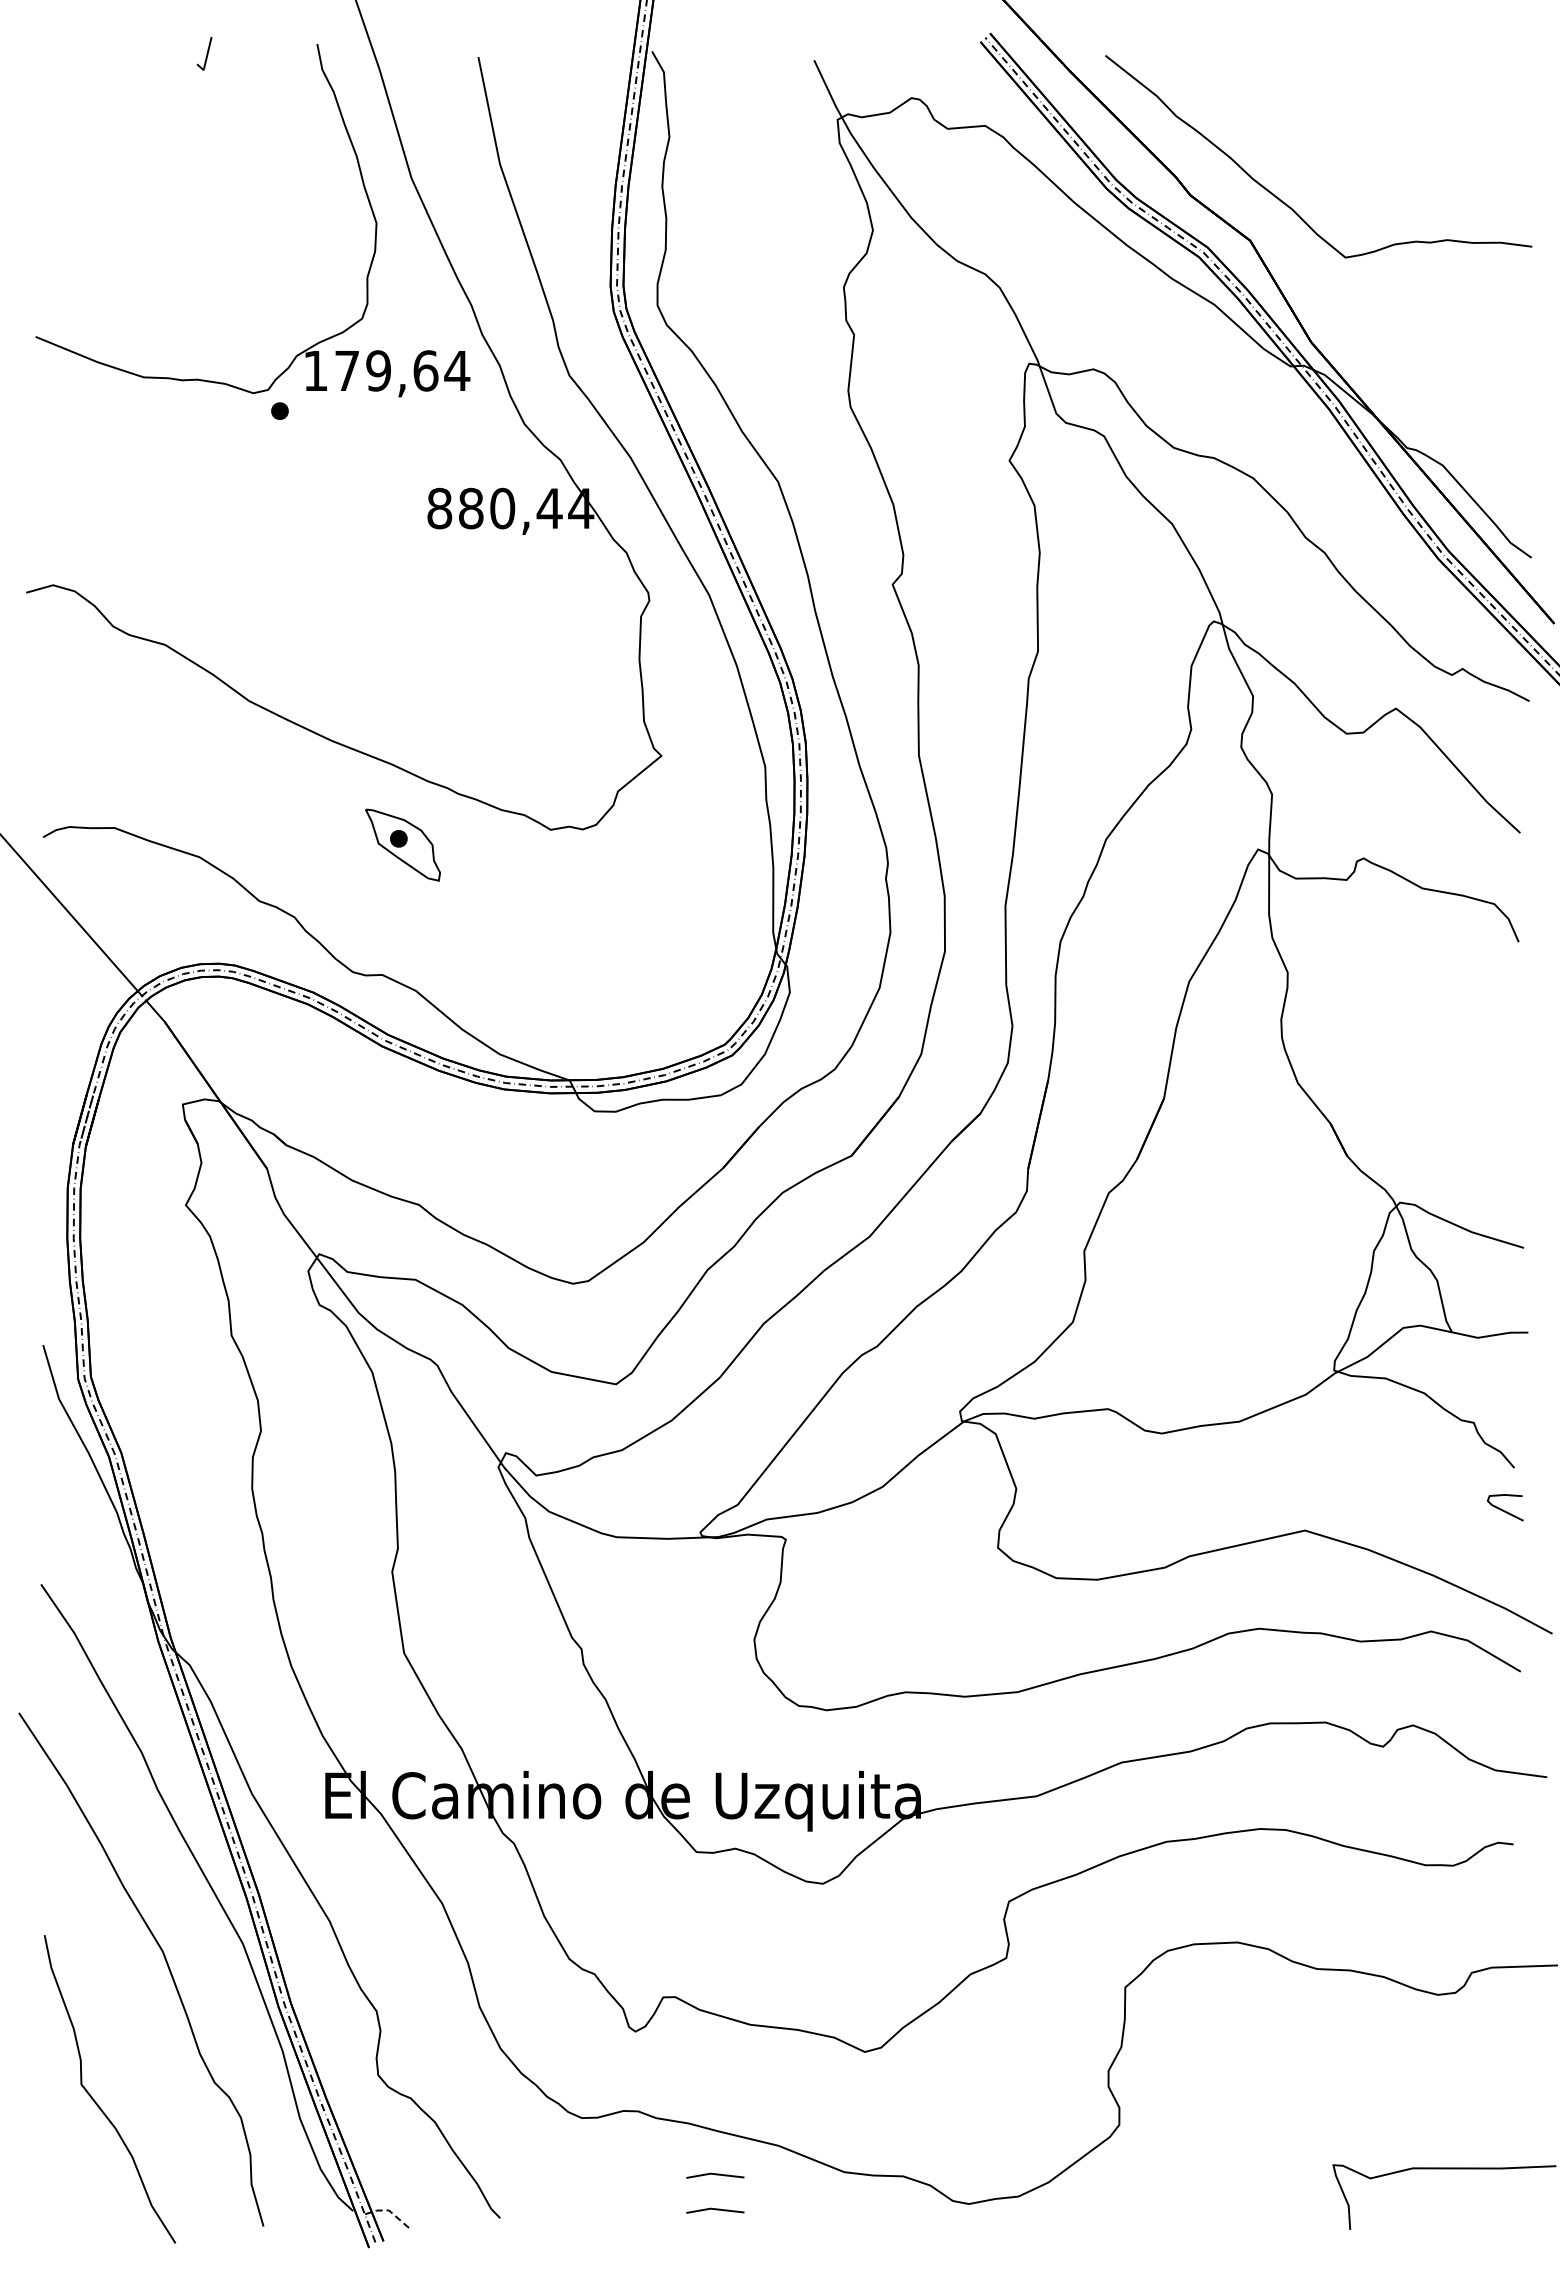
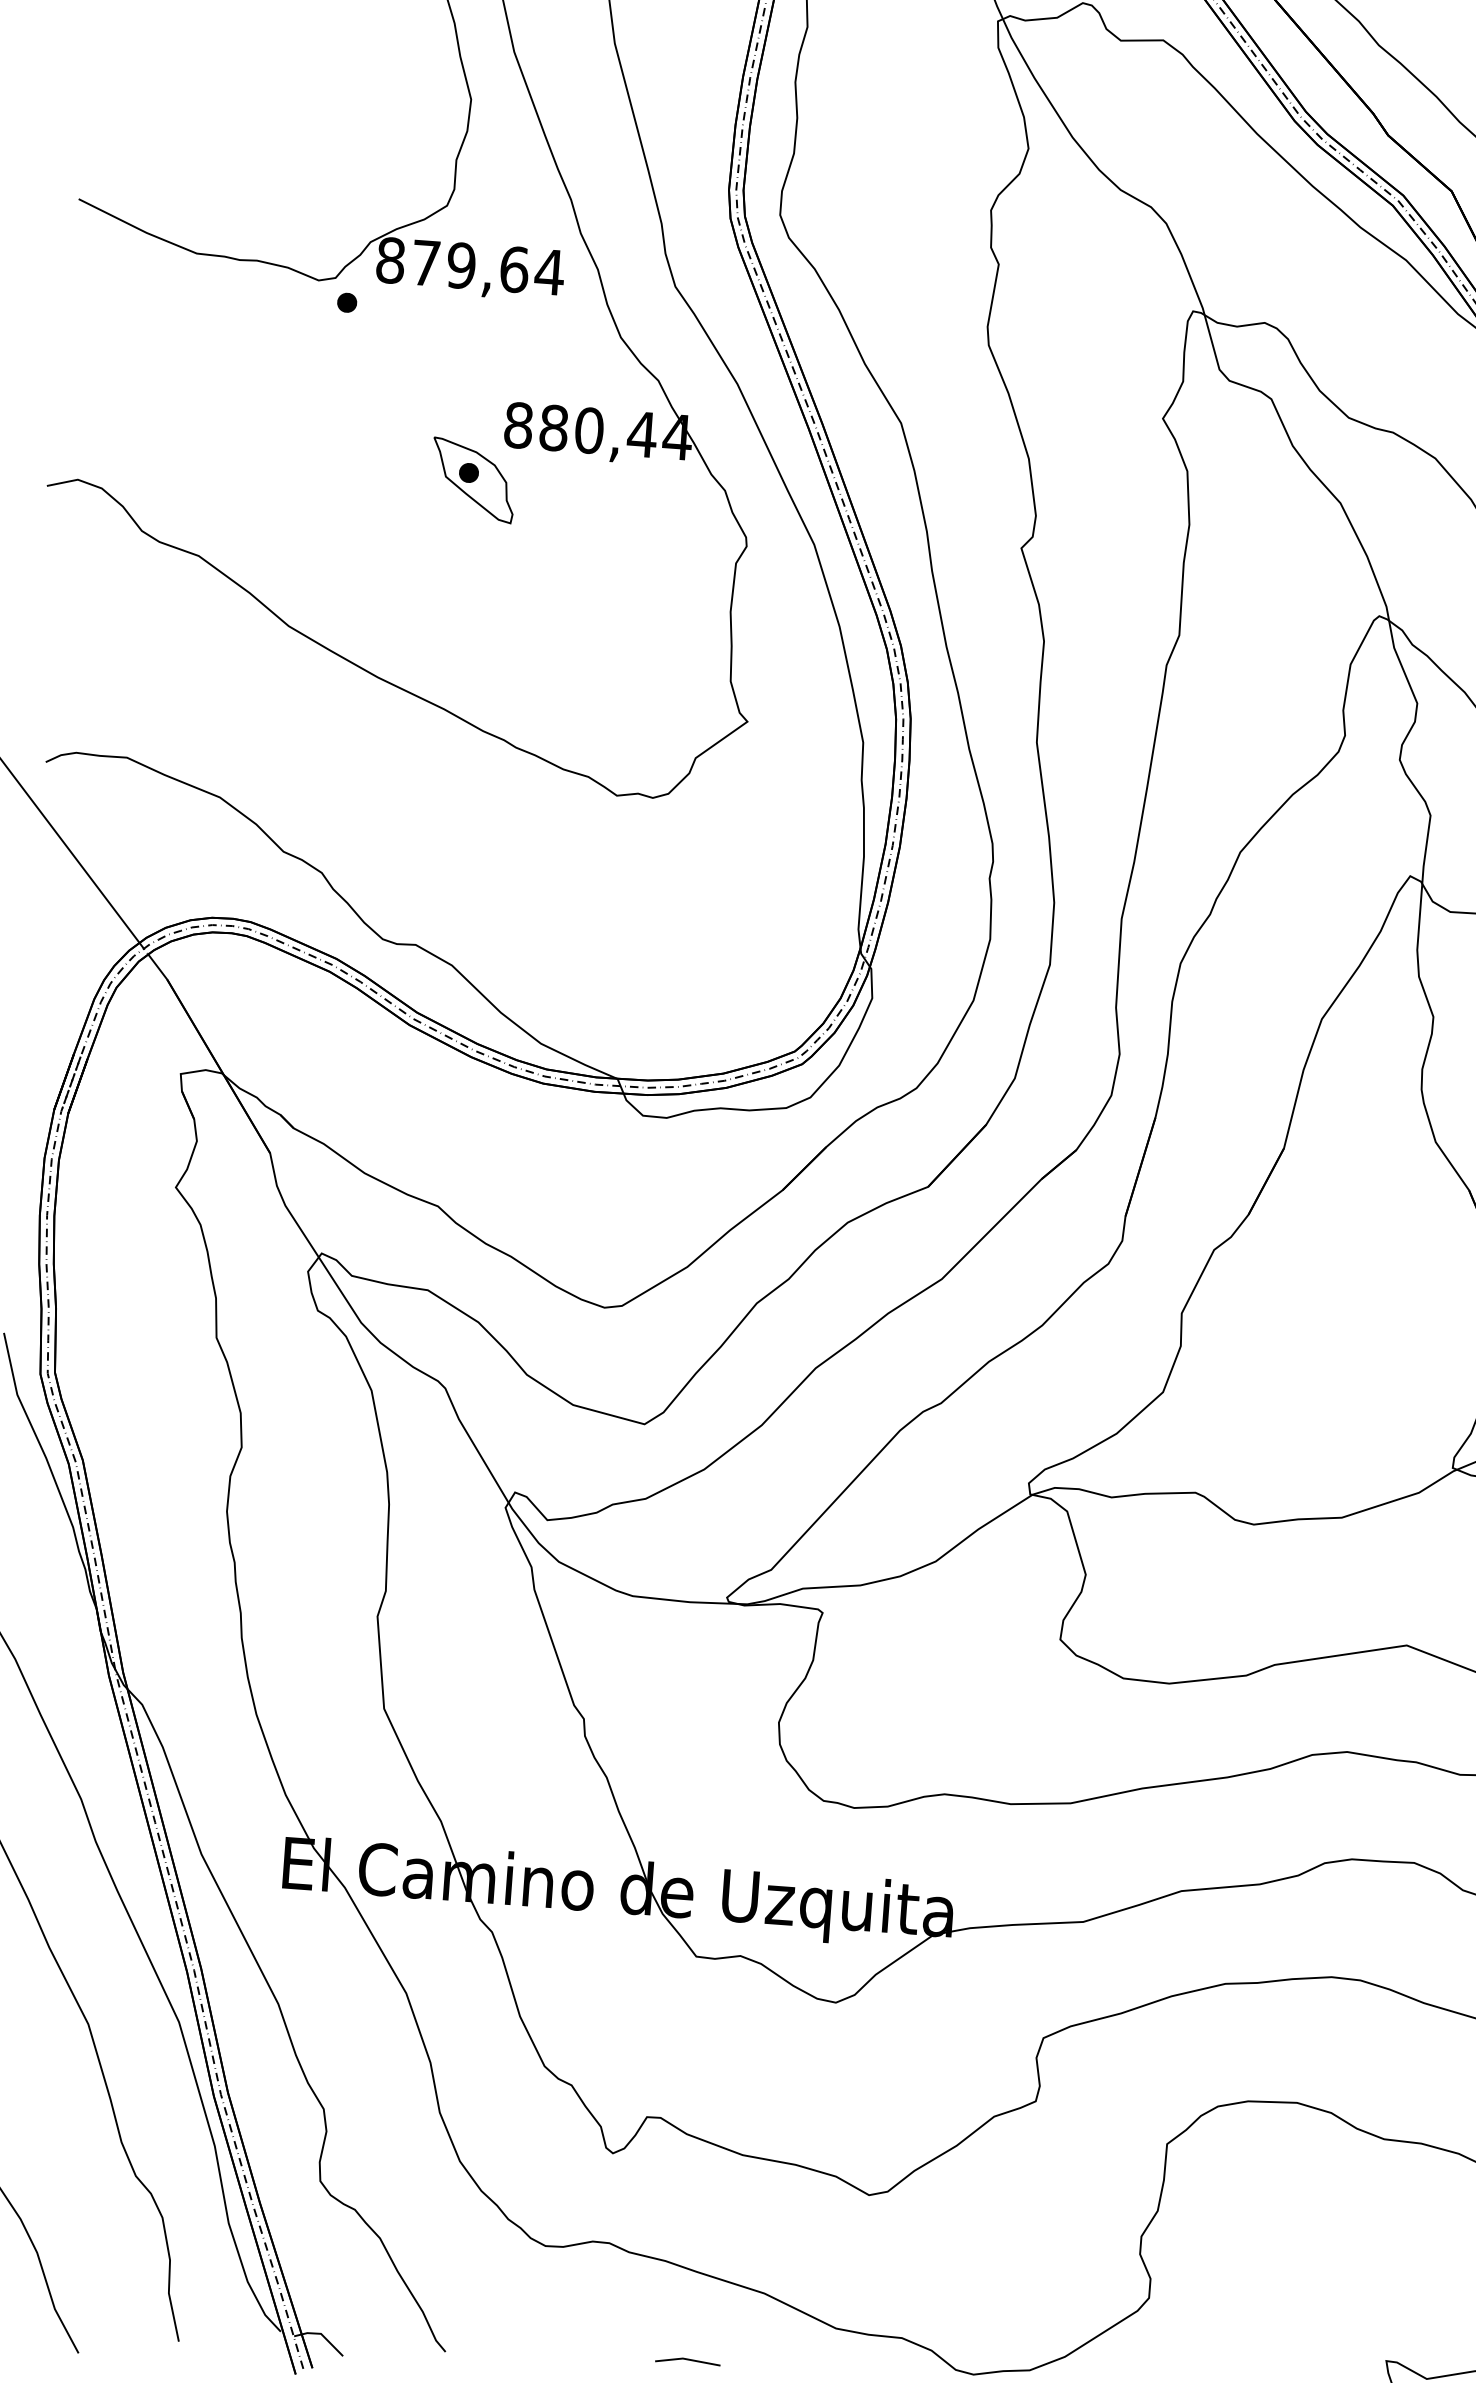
text: (315, 370) -> (390, 260), 179,64 -> 879,64
part: (402, 844) -> (472, 479), moved
line: (715, 2175) -> (691, 2321), removed
line: (388, 2210) -> (320, 2333), dashed -> solid

